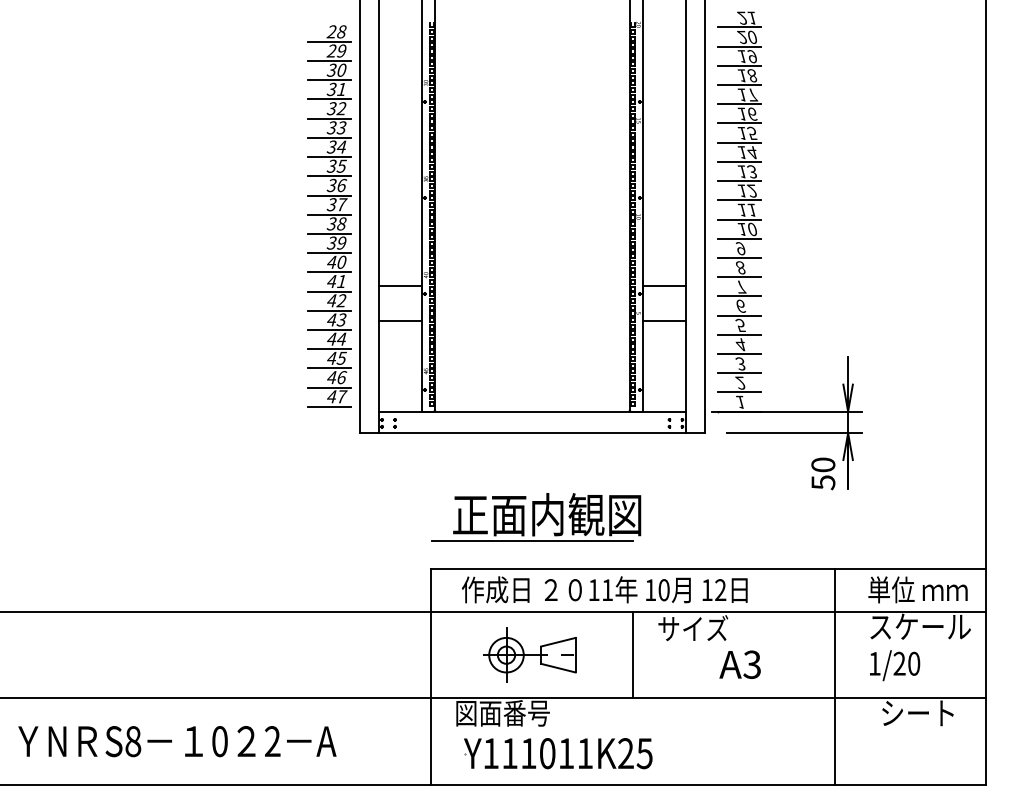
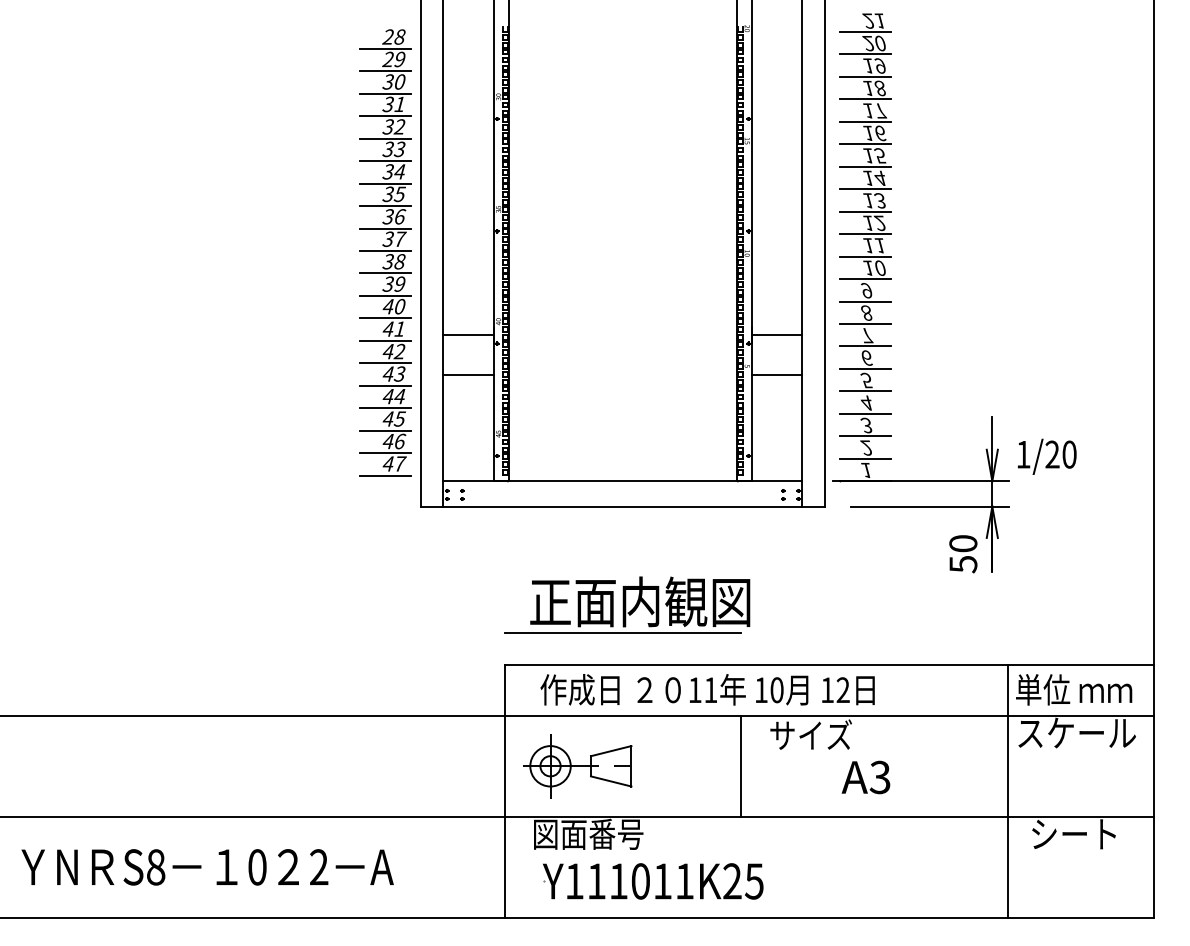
part: (529, 654) -> (577, 765), moved
text: (895, 665) -> (1047, 456), moved
line: (835, 676) -> (1007, 791), moved

